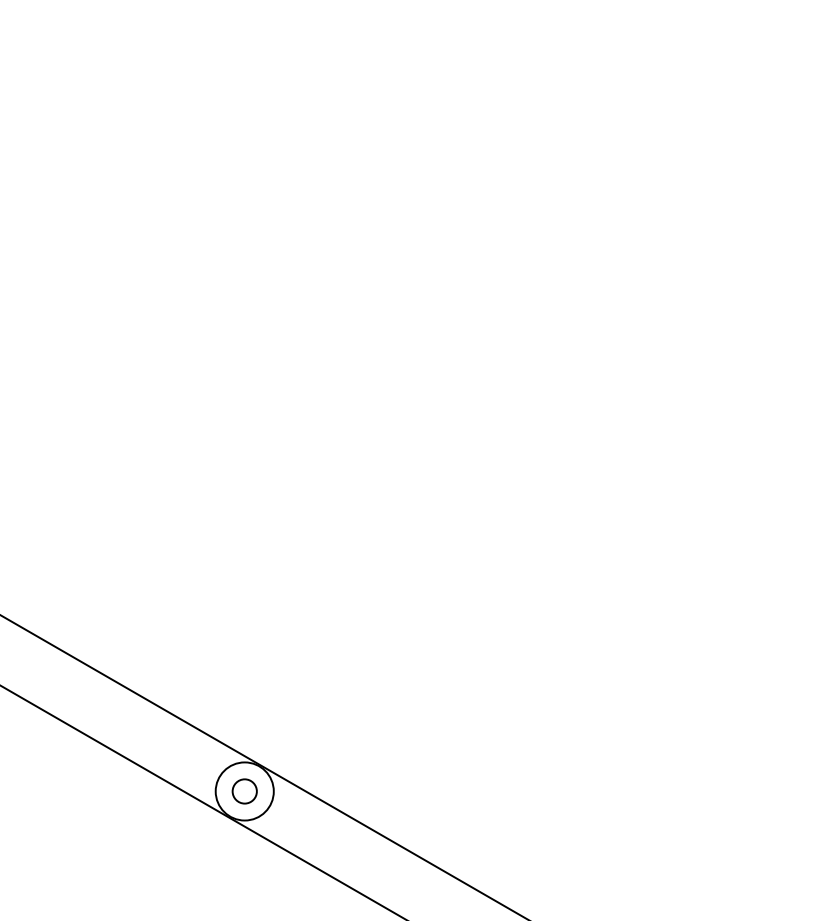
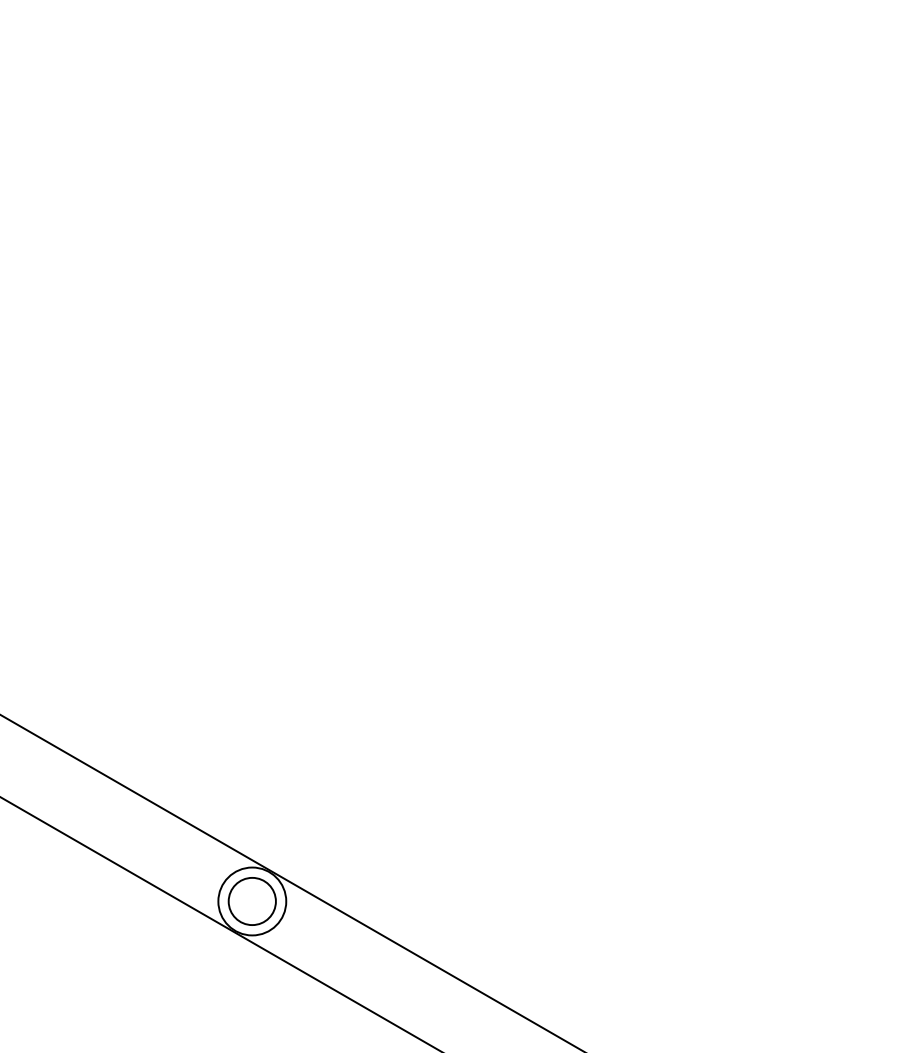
circle: (244, 791) -> (252, 901), size x1.67

